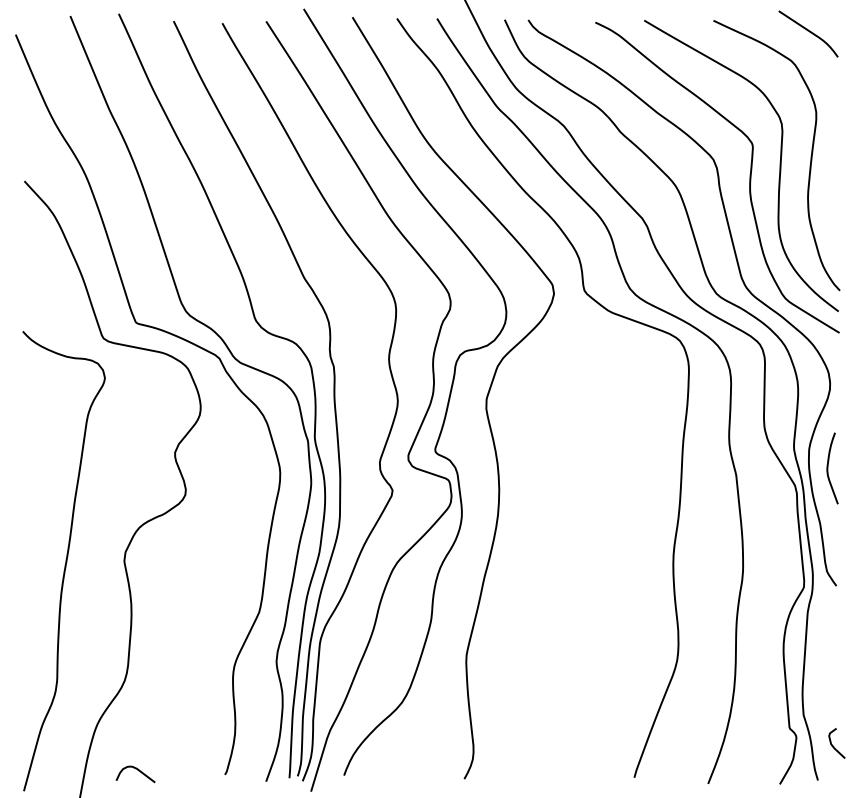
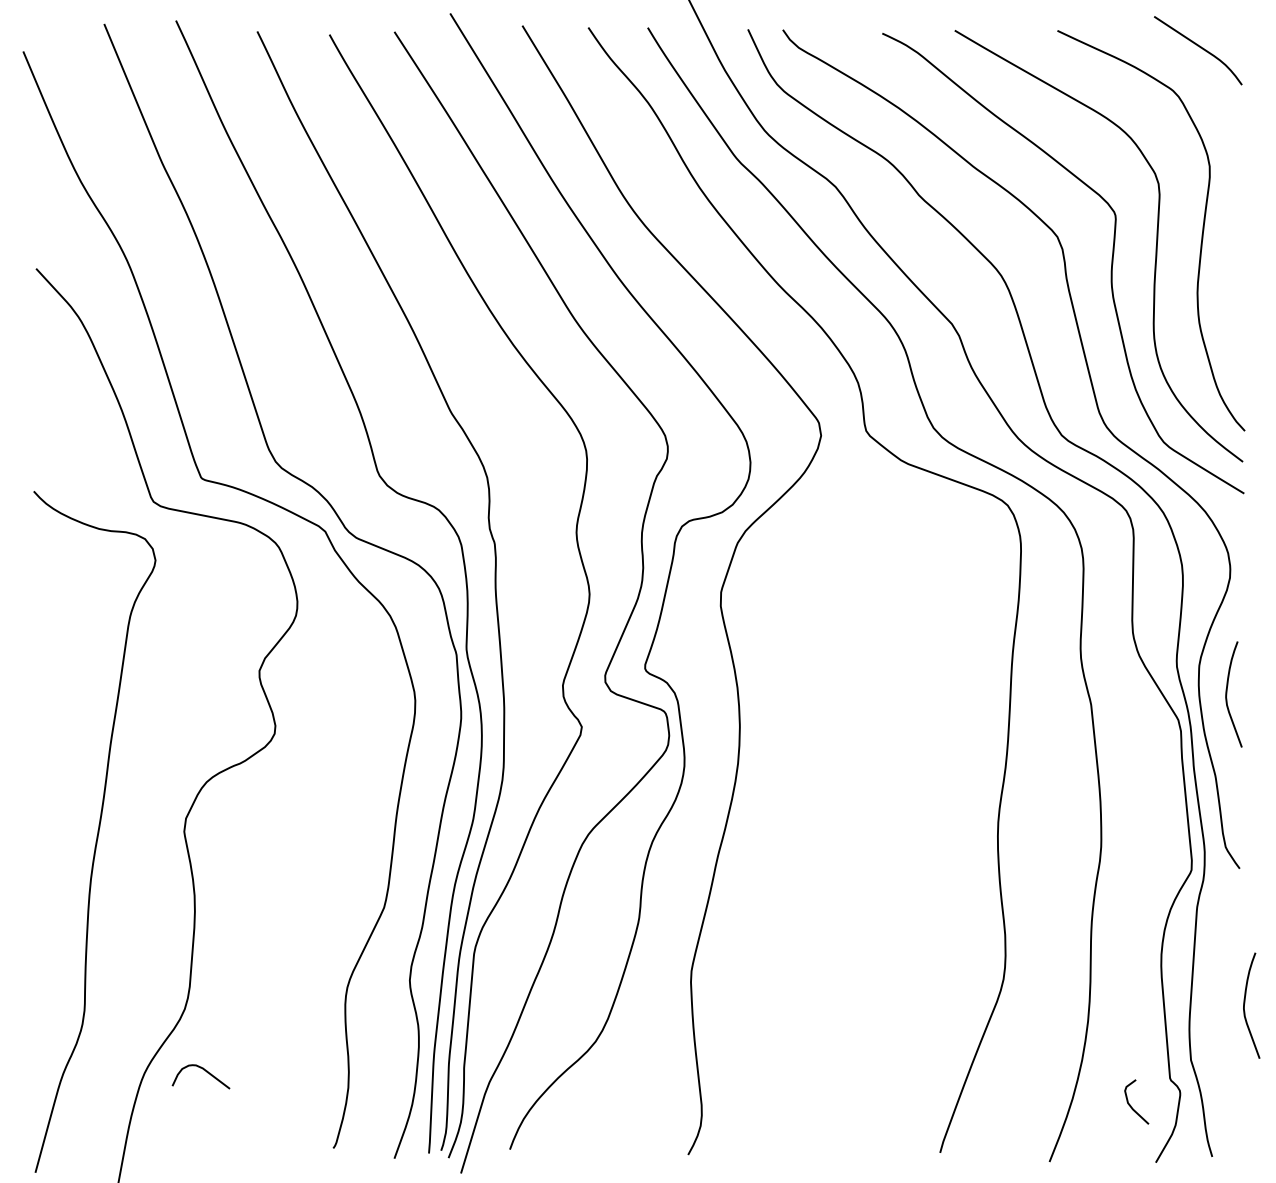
curve: (840, 678) -> (1245, 1005), added
curve: (833, 745) -> (1131, 1105), moved
curve: (138, 771) -> (205, 1072), moved

